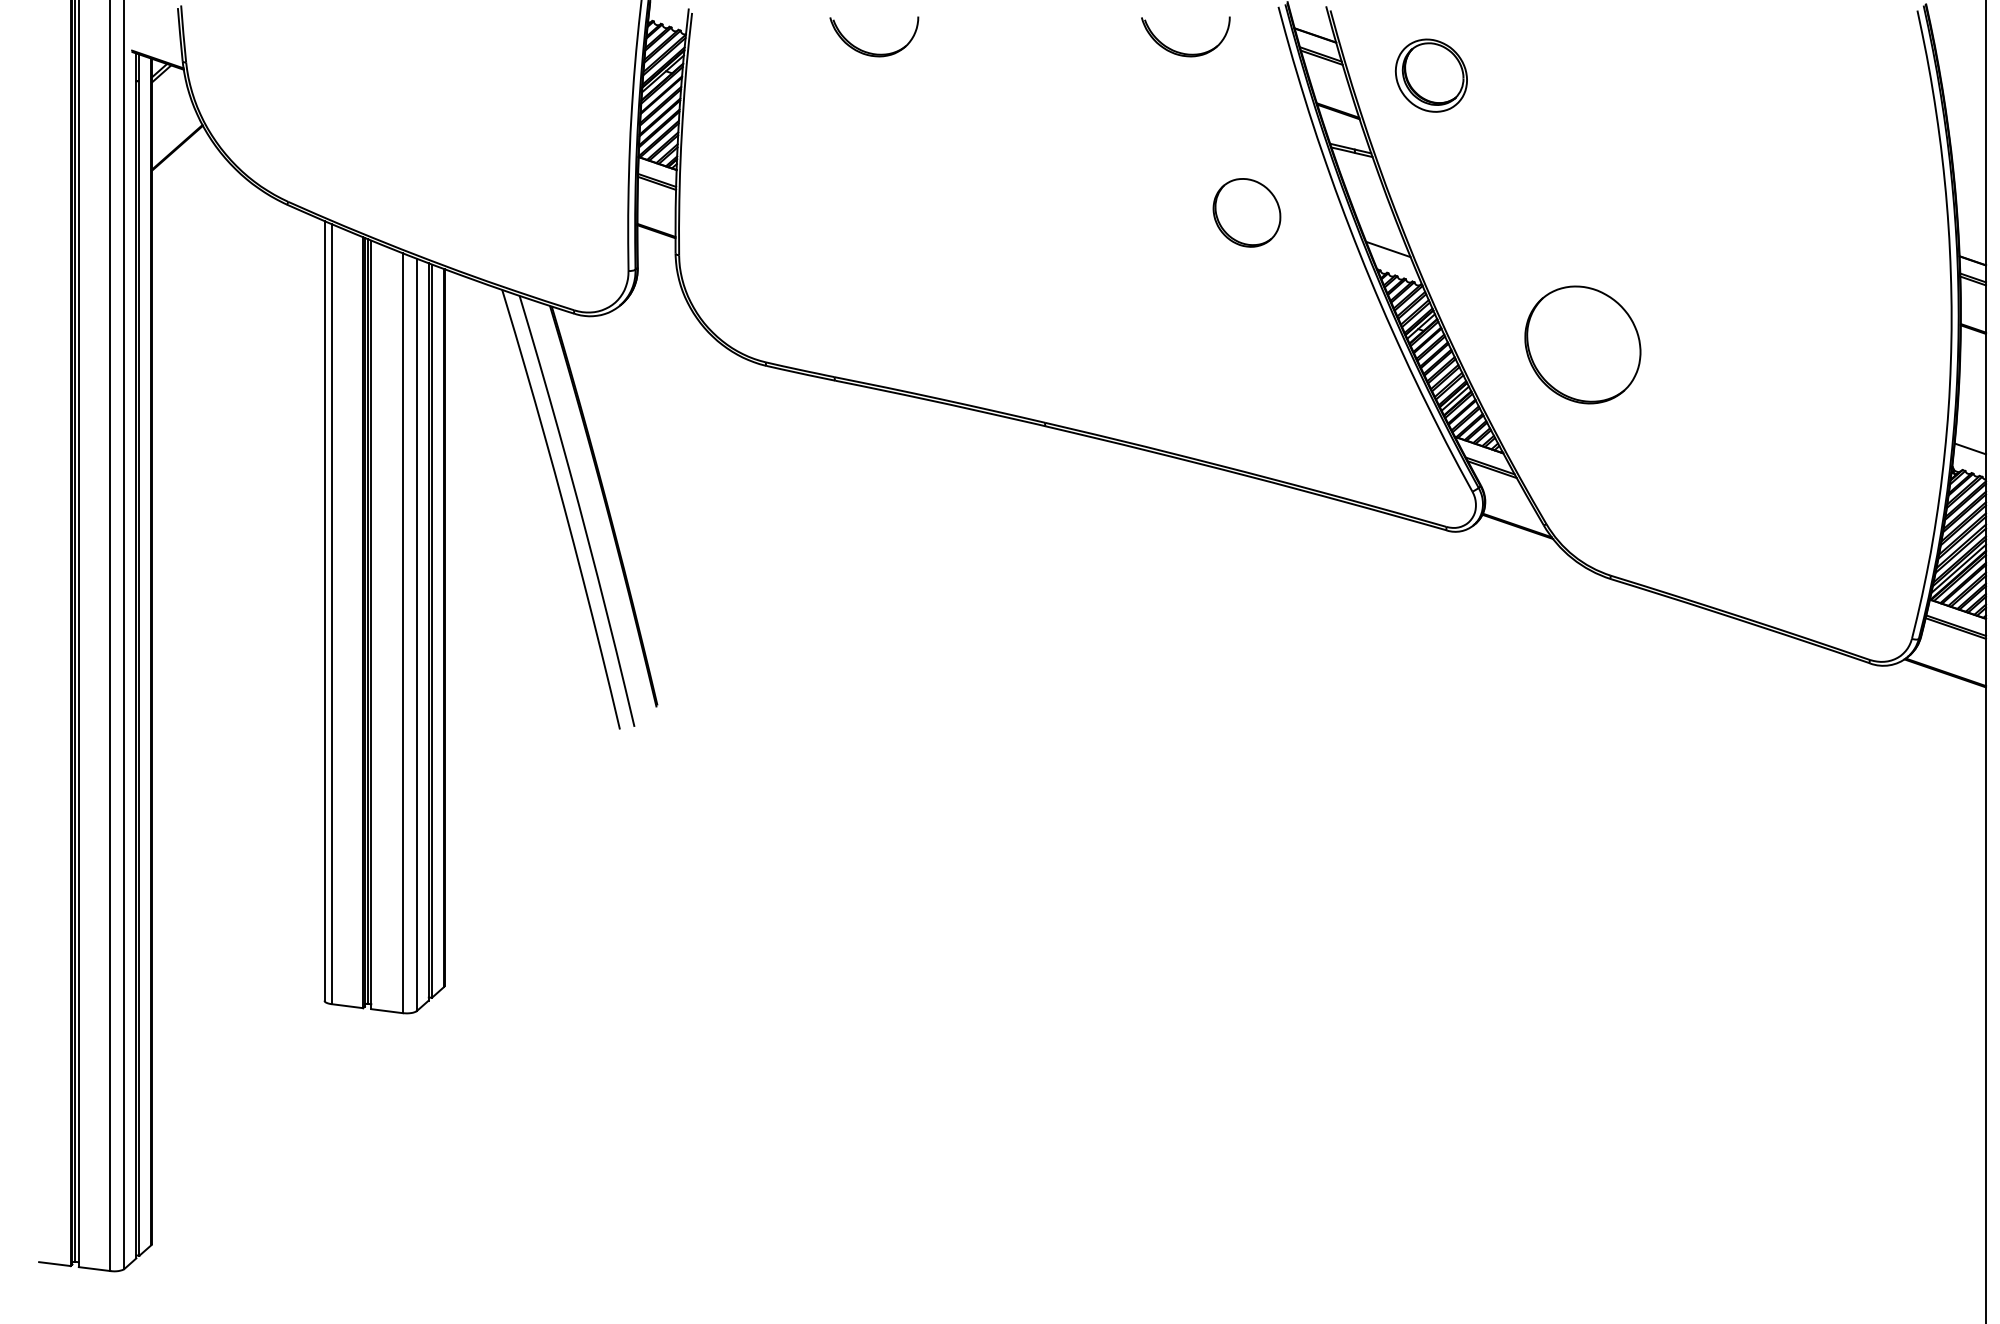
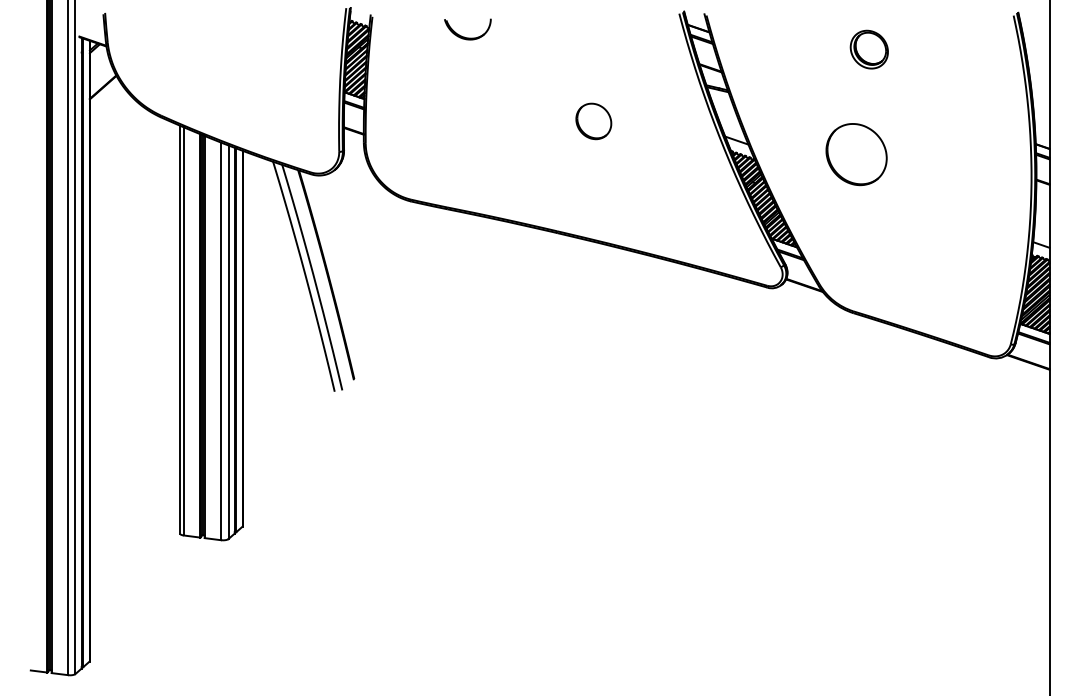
part: (1179, 50) -> (627, 36), removed
part: (1429, 75) -> (868, 49), moved
part: (1246, 212) -> (593, 121), moved
part: (1582, 344) -> (856, 154), moved

